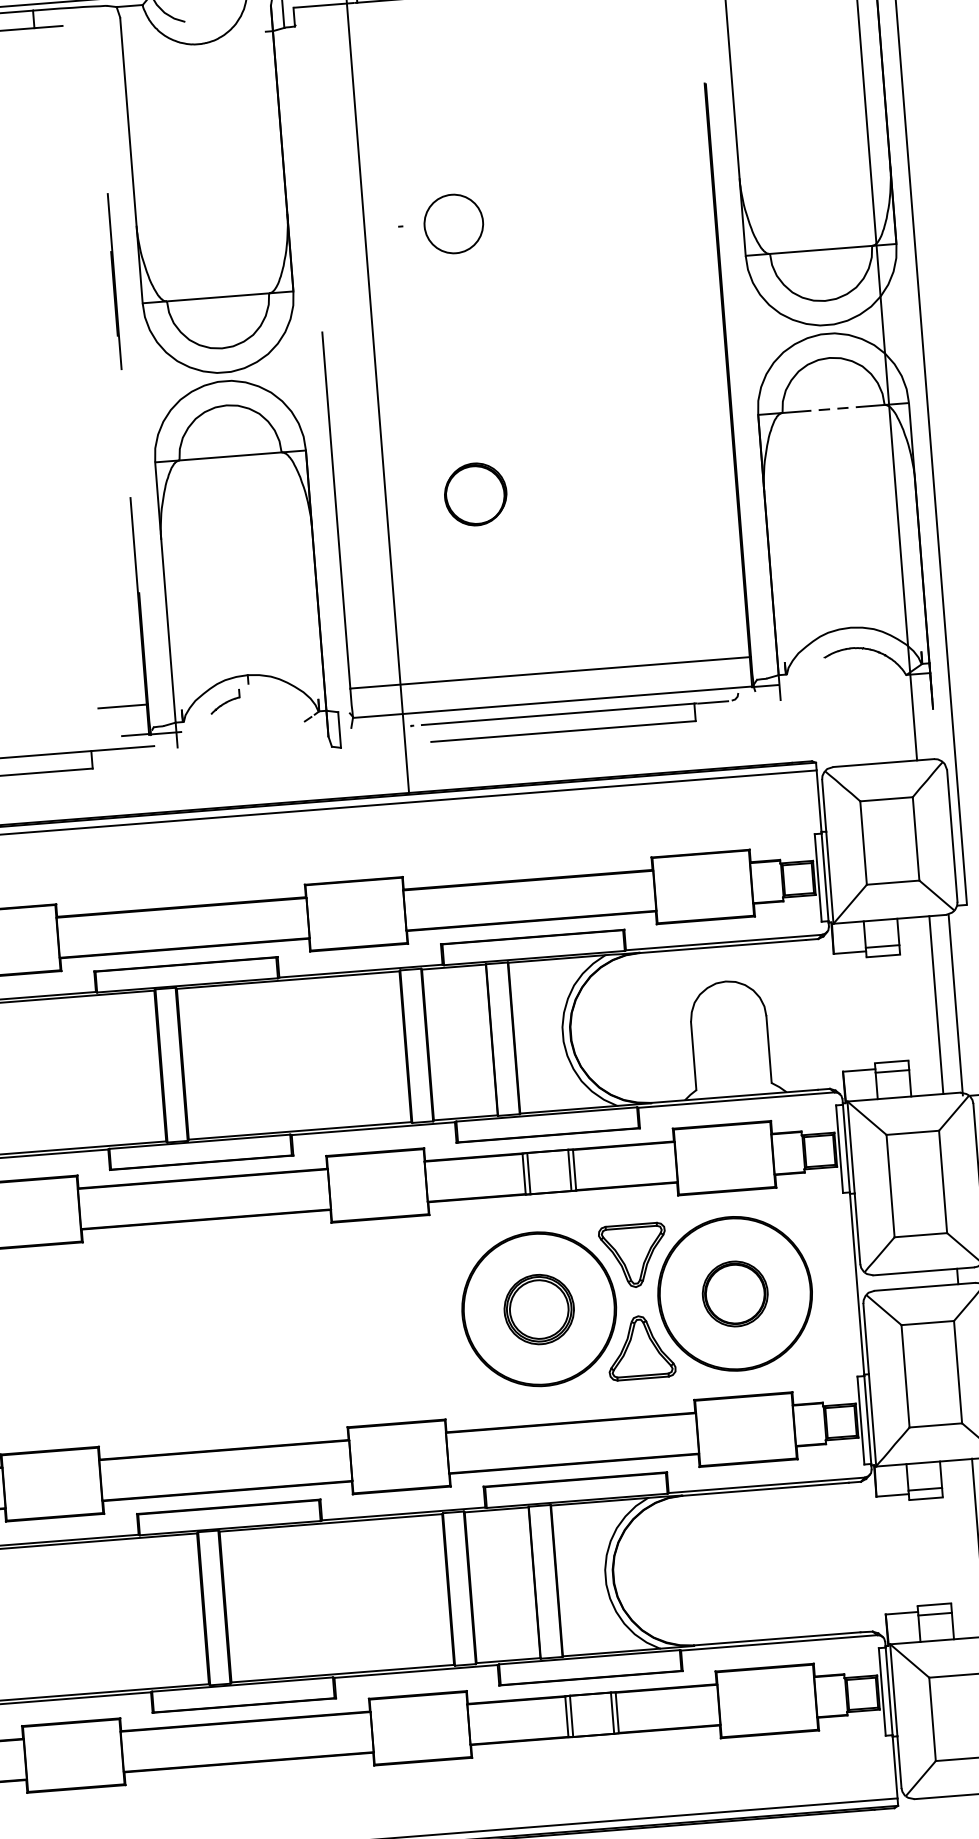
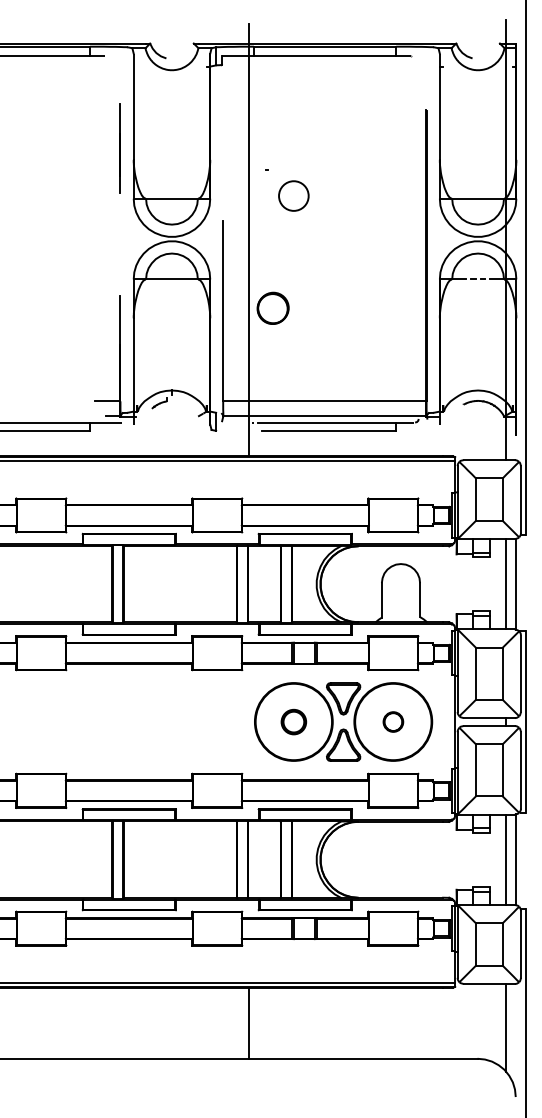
circle: (453, 222) -> (293, 195), moved
line: (112, 281) -> (119, 148), moved
part: (474, 492) -> (272, 307), moved
part: (735, 1292) -> (393, 721), size x0.6
part: (538, 1308) -> (293, 721), size x0.7

